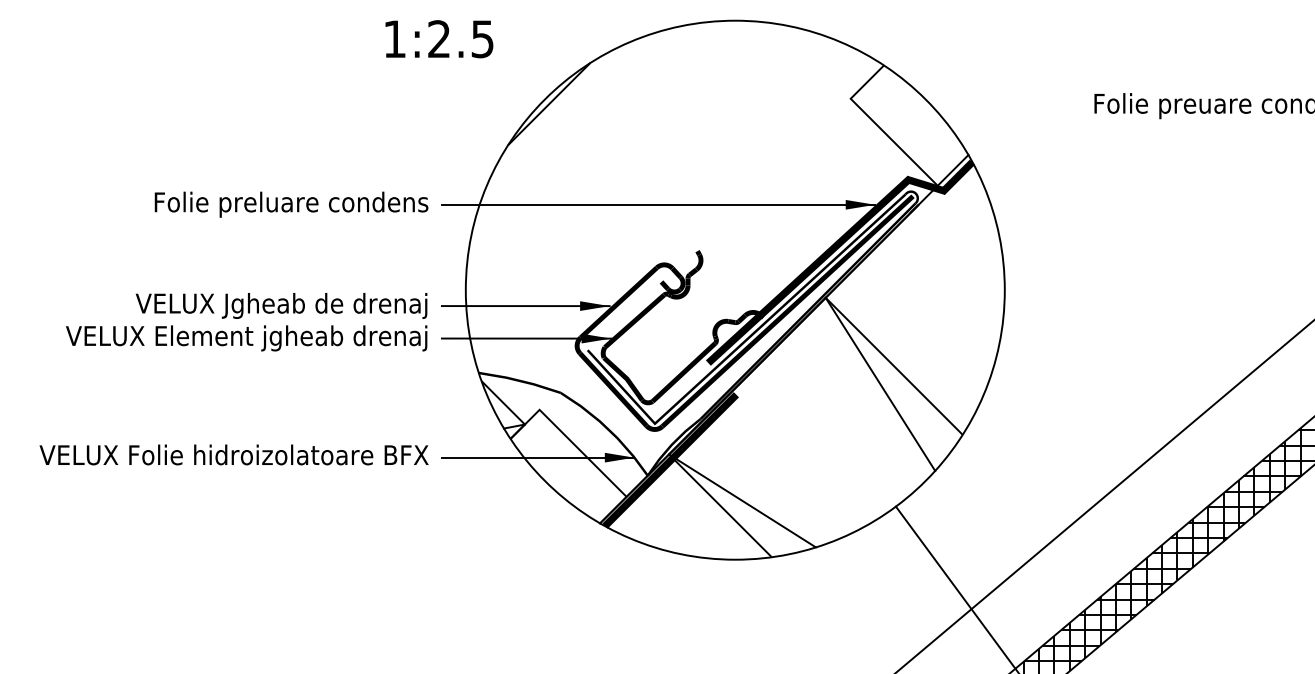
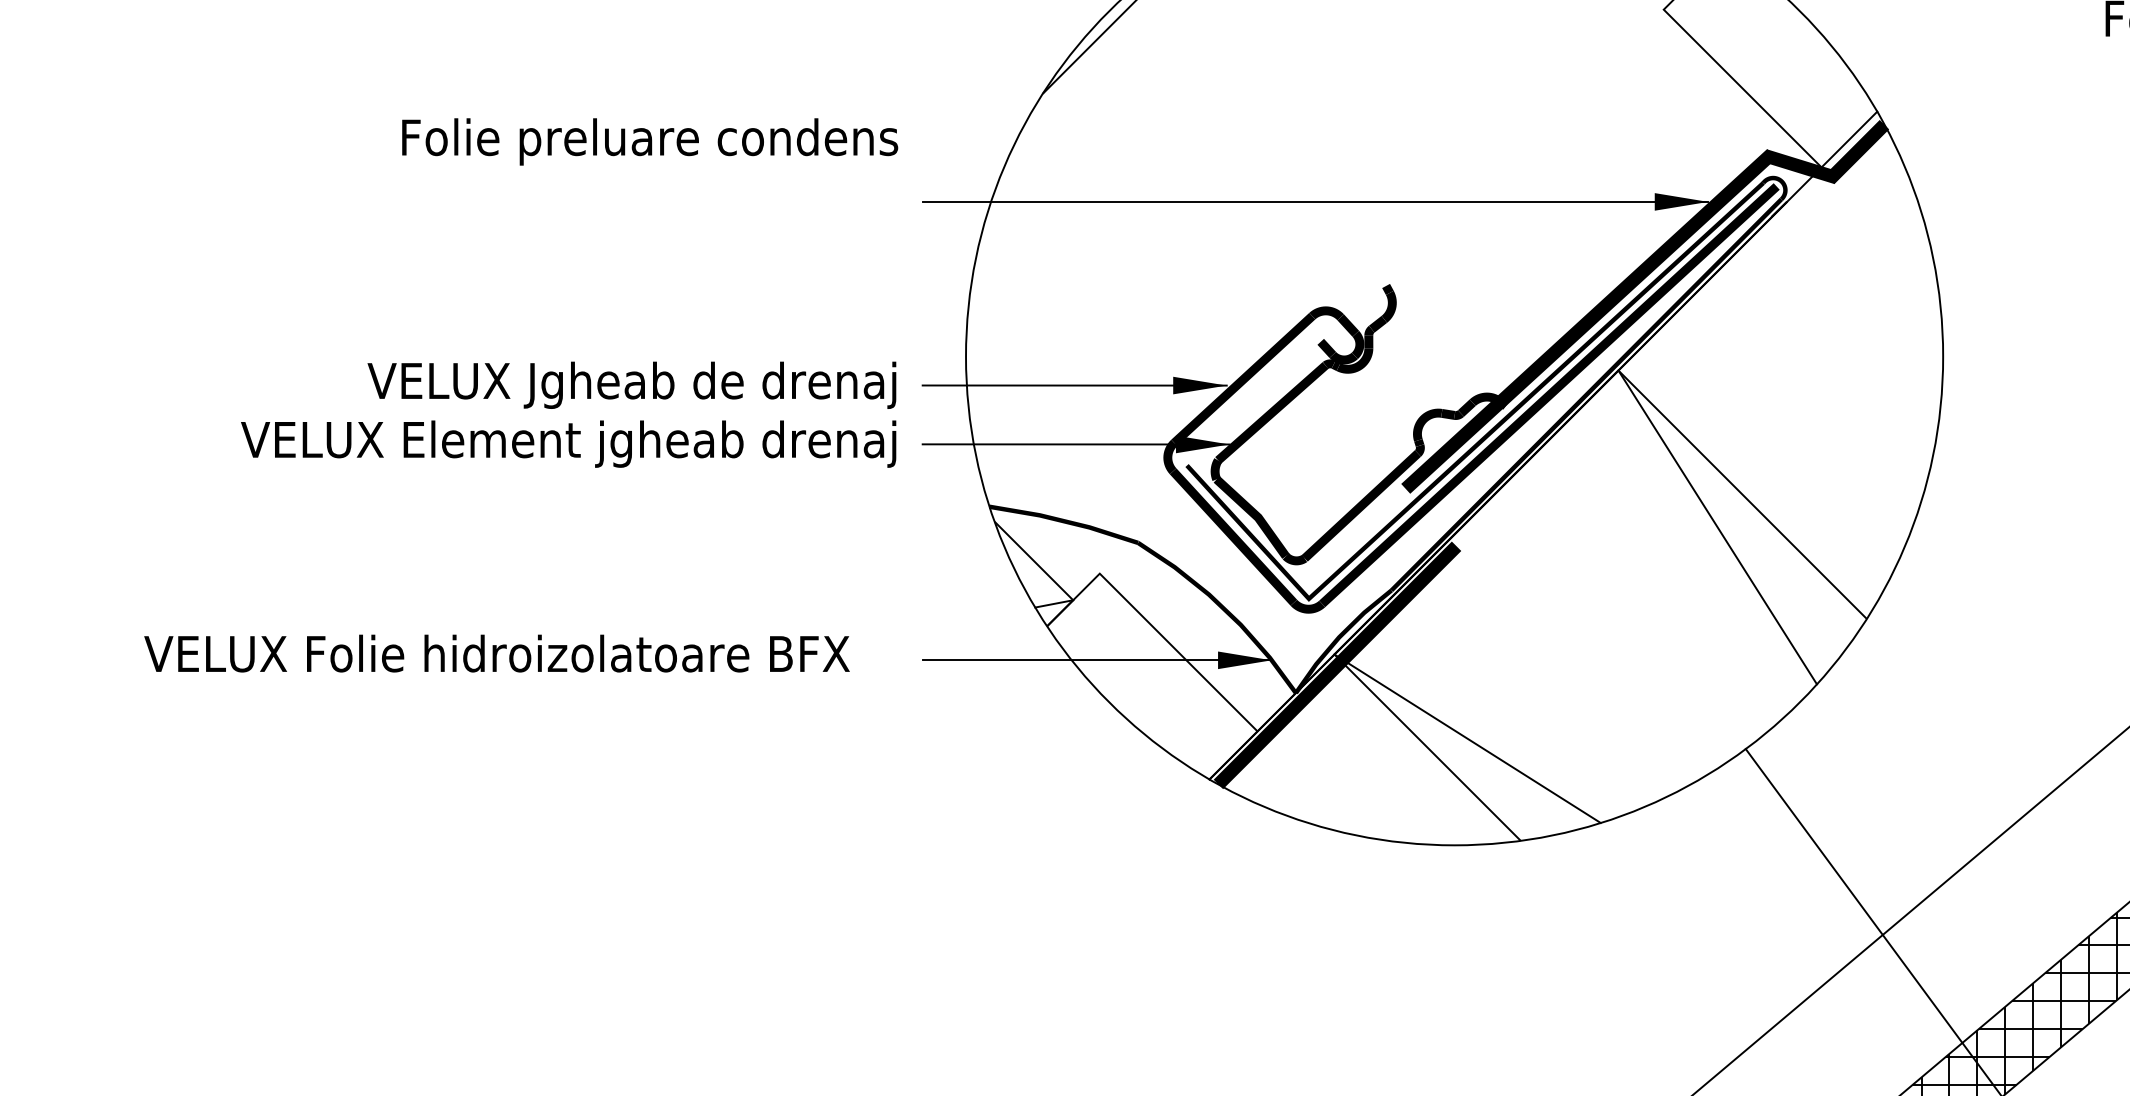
text: (291, 204) -> (649, 141), moved
text: (233, 454) -> (495, 652), moved

